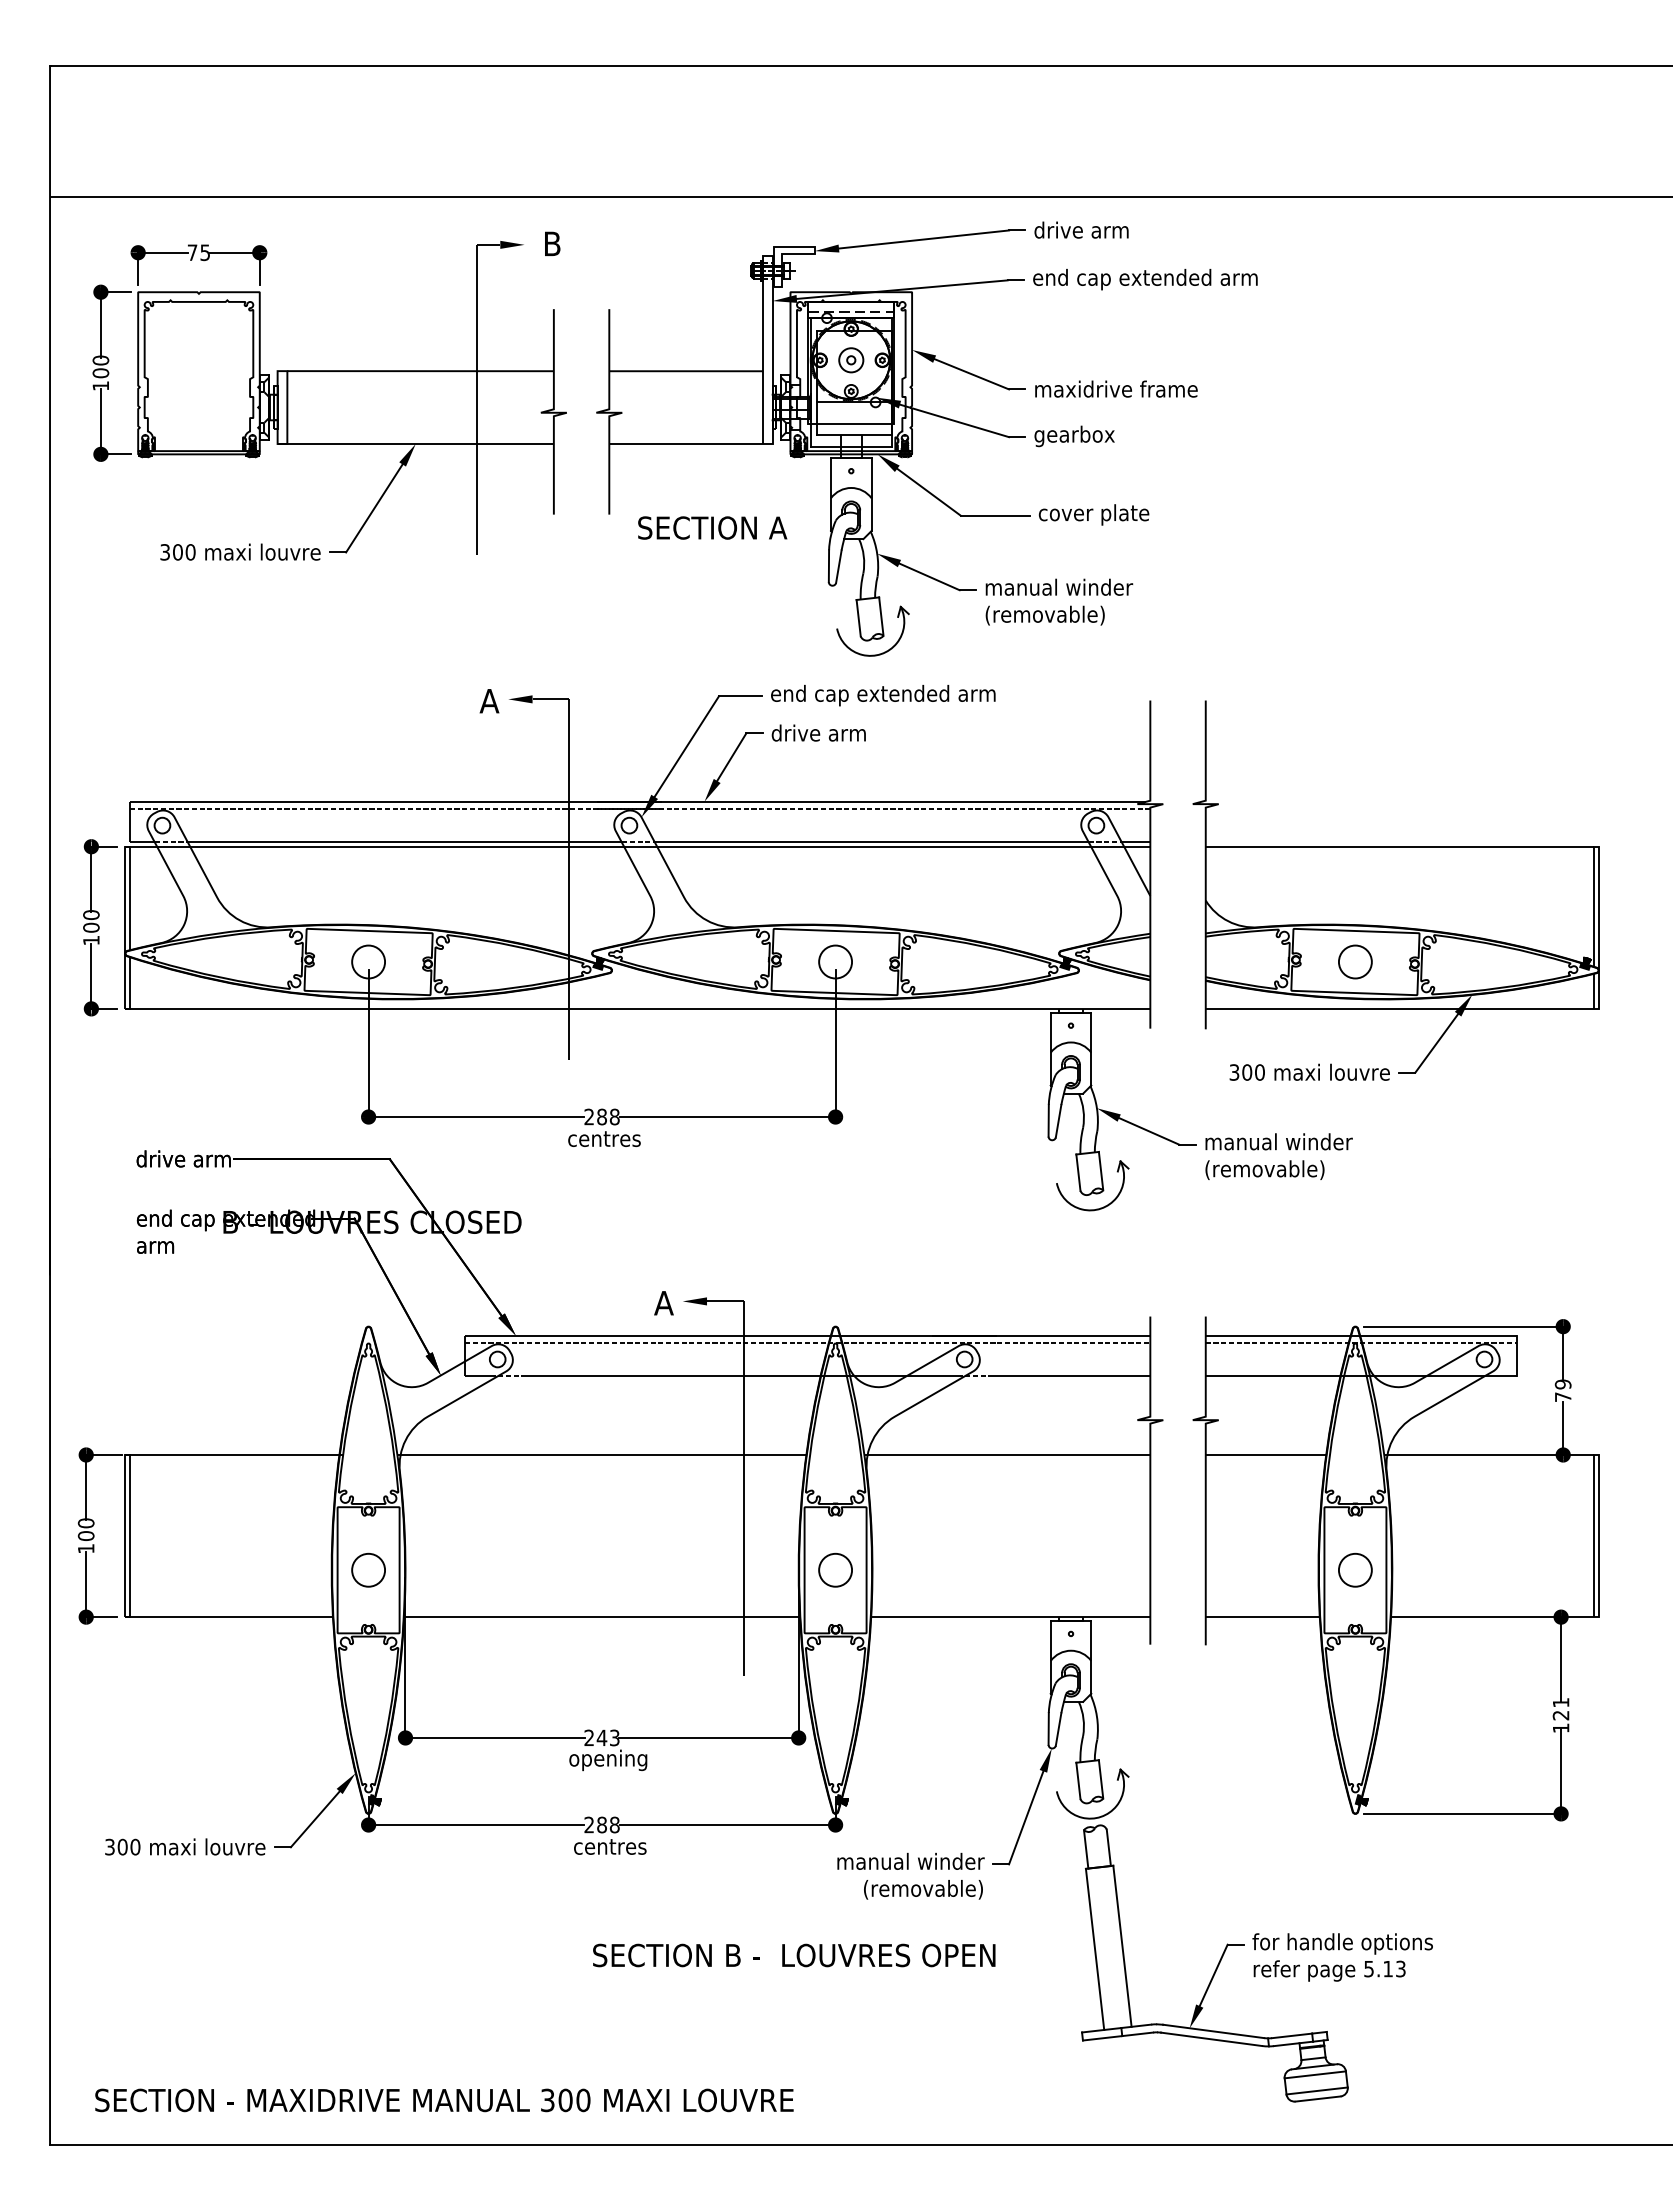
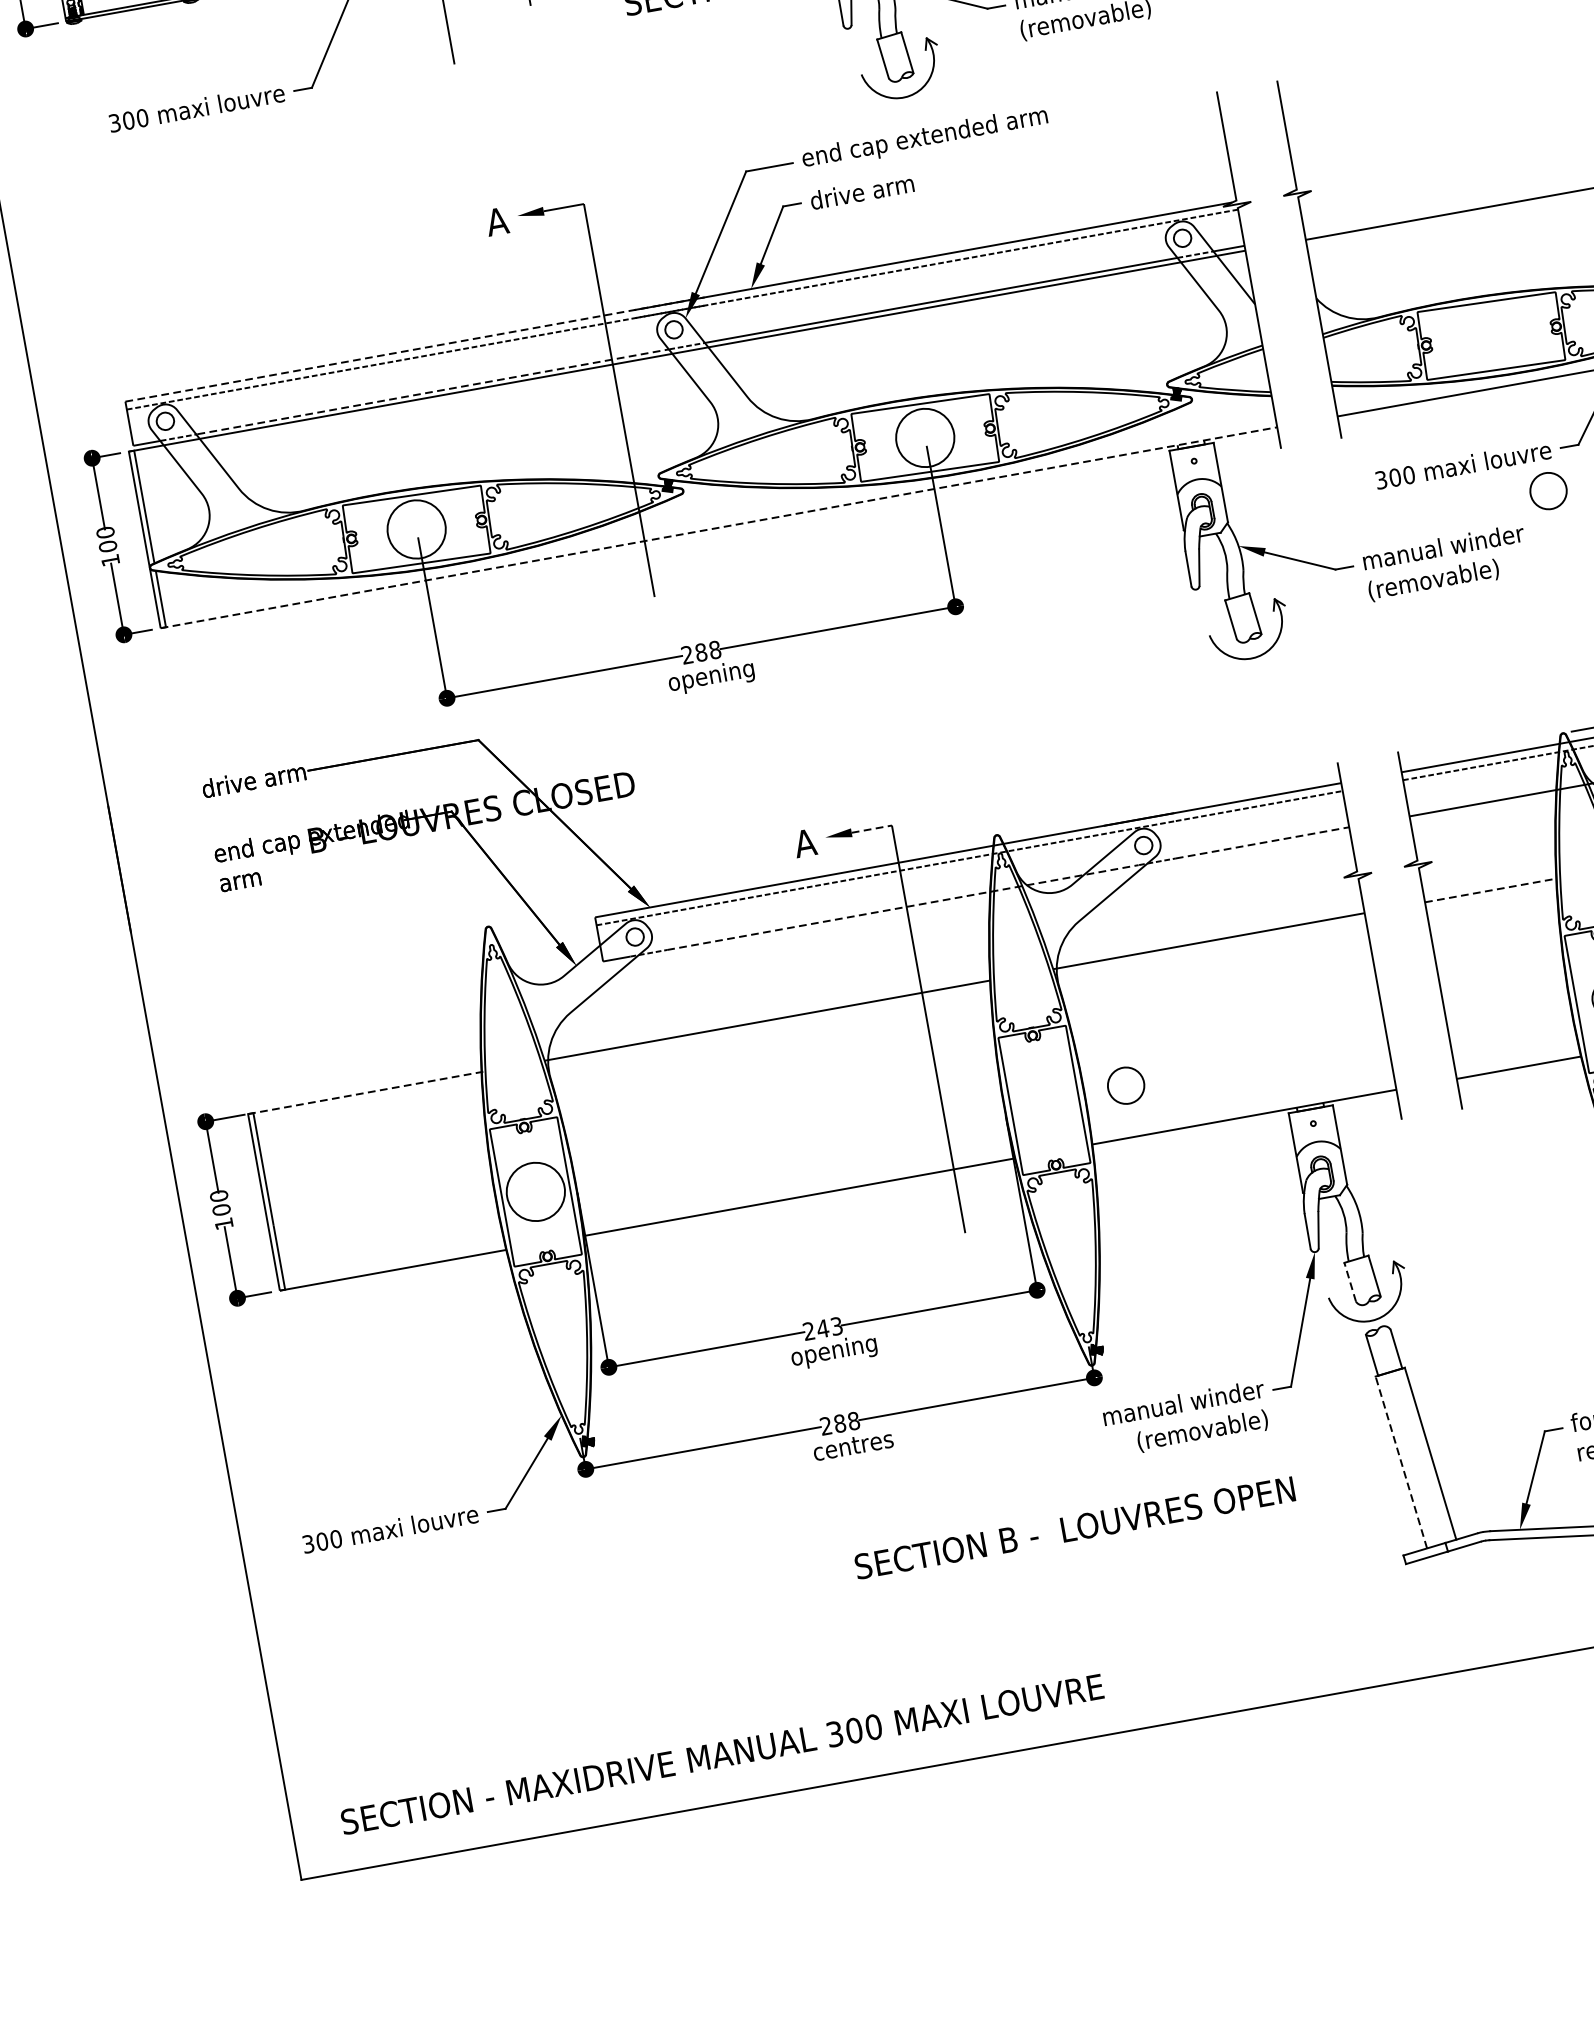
line: (395, 801) -> (414, 349), solid -> dashed
line: (405, 842) -> (433, 392), solid -> dashed
circle: (368, 961) -> (416, 528), size x1.6
circle: (835, 961) -> (925, 437), size x1.6
circle: (1355, 961) -> (1548, 490), moved
line: (637, 1008) -> (718, 527), solid -> dashed
text: (607, 1140) -> (711, 677), centres -> opening
line: (725, 1301) -> (871, 829), solid -> dashed
line: (741, 1376) -> (904, 907), solid -> dashed
line: (1070, 1376) -> (1262, 843), solid -> dashed
line: (234, 1455) -> (367, 1093), solid -> dashed
line: (1266, 1455) -> (1491, 890), solid -> dashed
circle: (368, 1569) -> (535, 1191), size x1.6
circle: (835, 1569) -> (1125, 1084), moved
line: (1078, 1780) -> (1350, 1281), solid -> dashed
line: (1095, 1948) -> (1401, 1461), solid -> dashed

